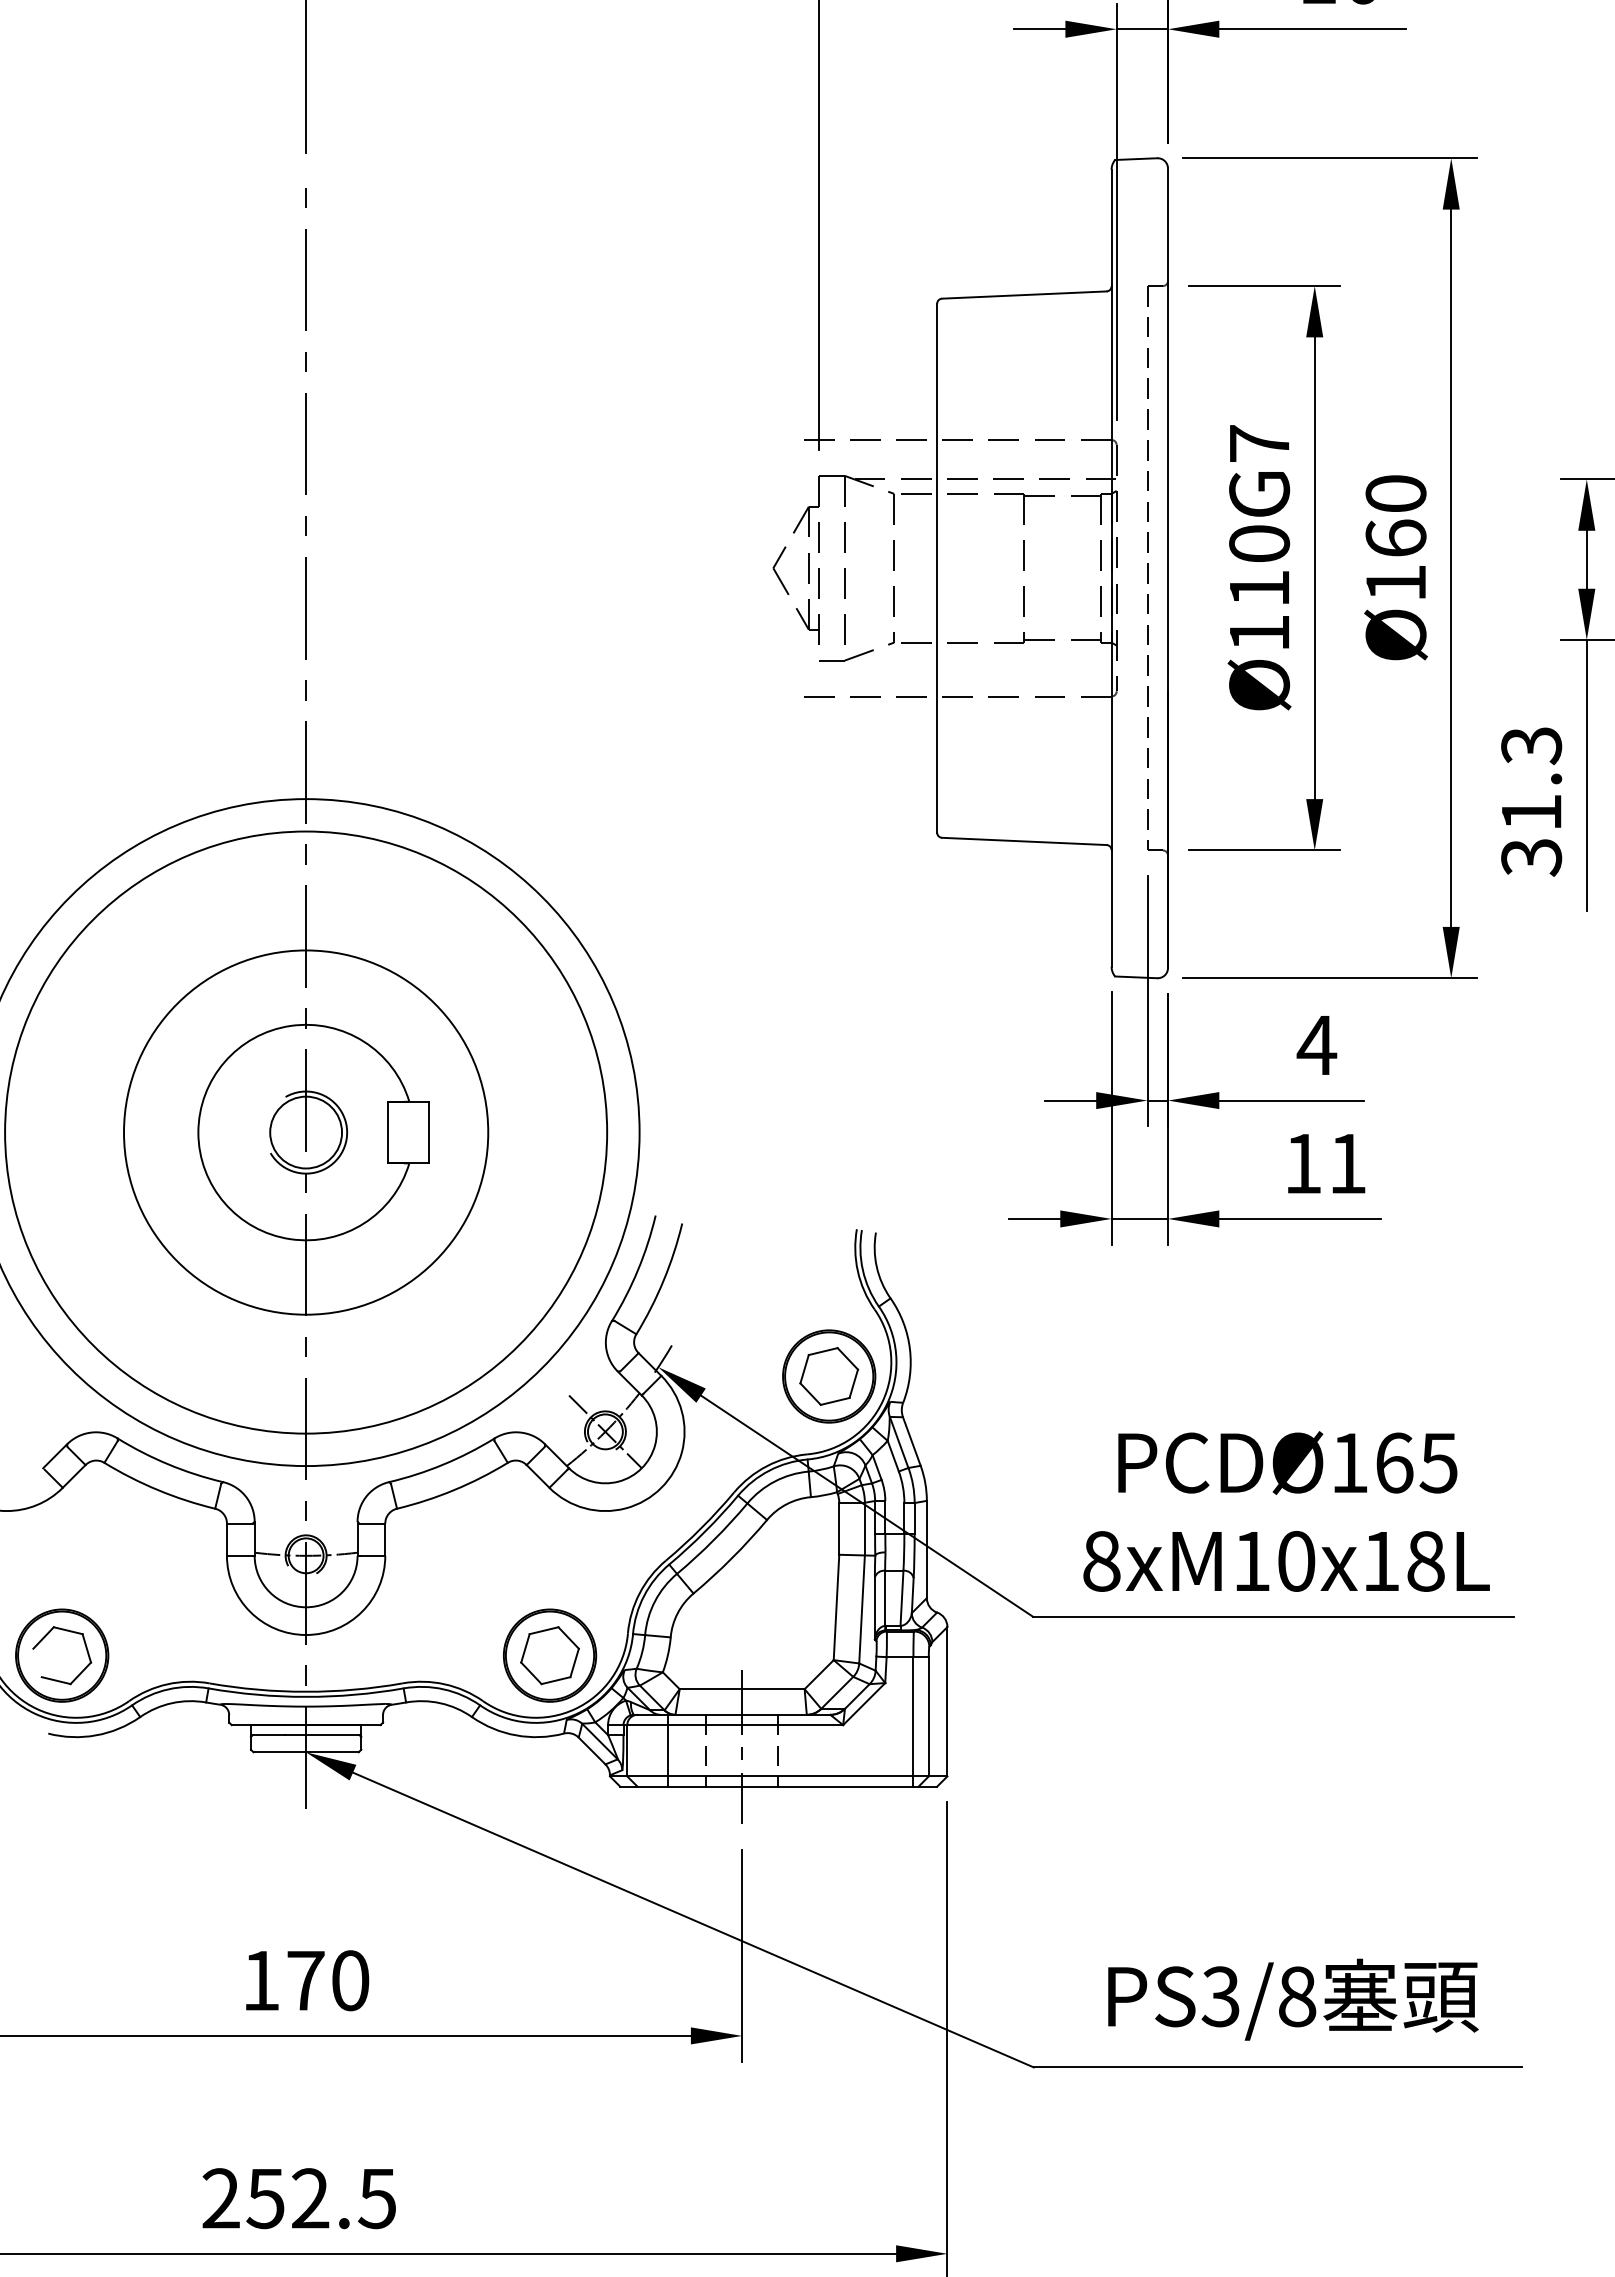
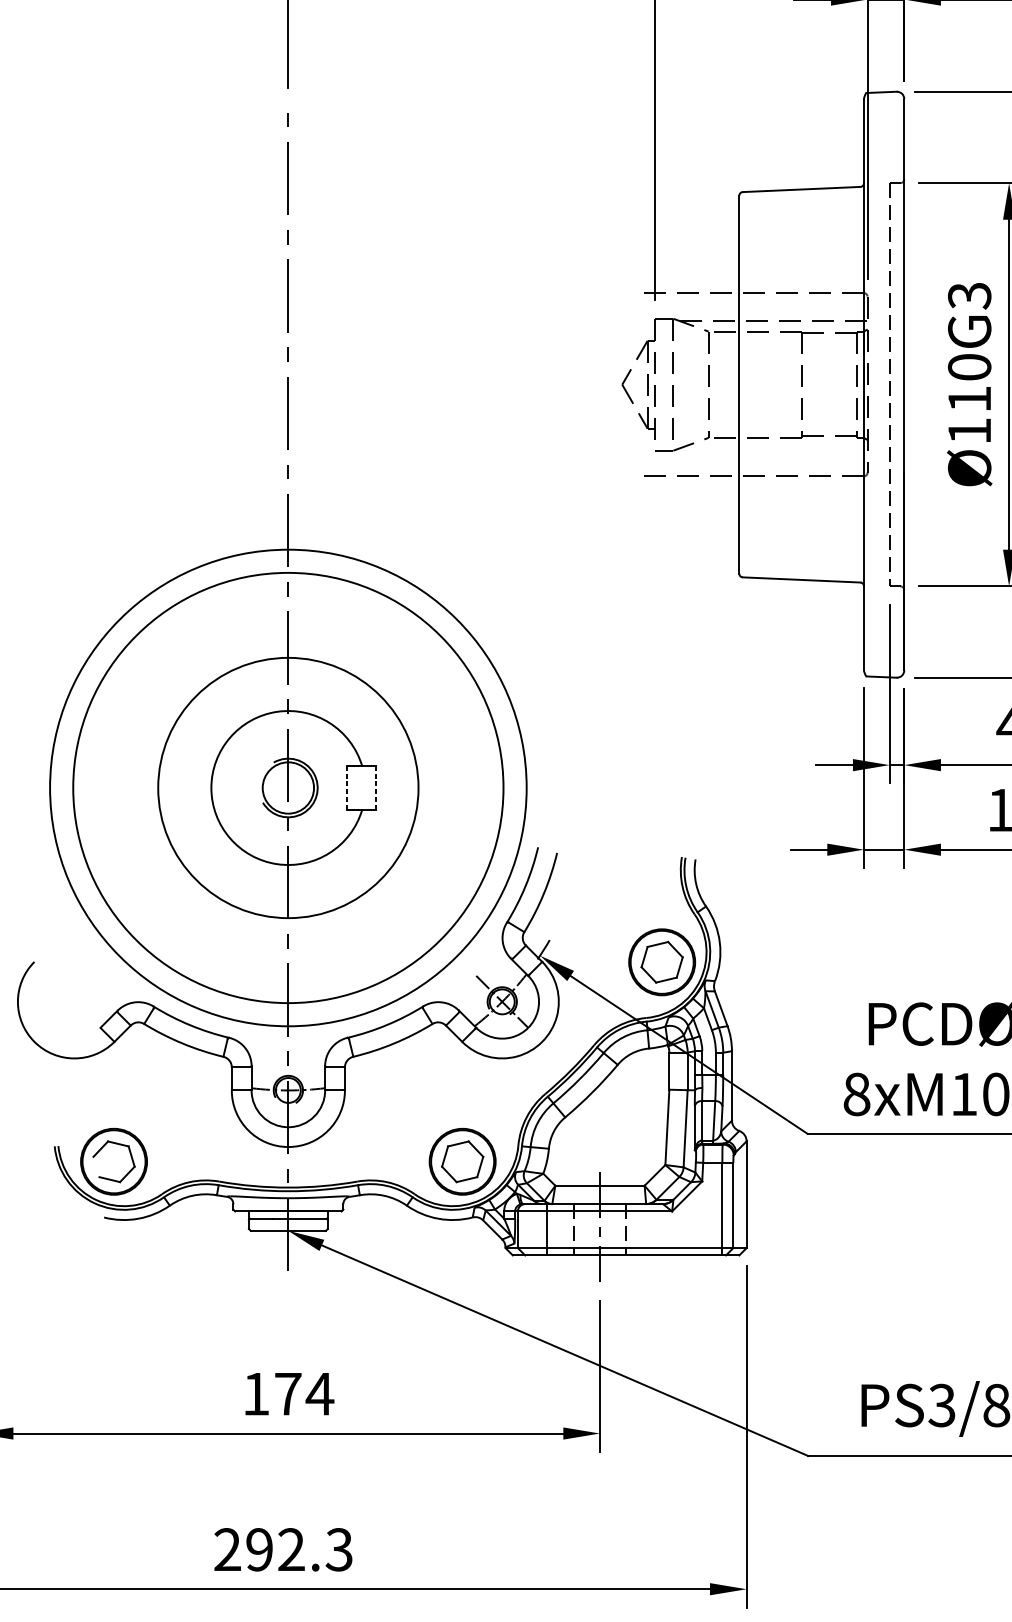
text: (1259, 444) -> (969, 296), Ø110G7 -> Ø110G3
line: (388, 1132) -> (347, 787), solid -> dashed
line: (429, 1132) -> (376, 787), solid -> dashed
text: (350, 1980) -> (320, 1393), 170 -> 174
text: (320, 2198) -> (298, 1549), 252.5 -> 292.3

